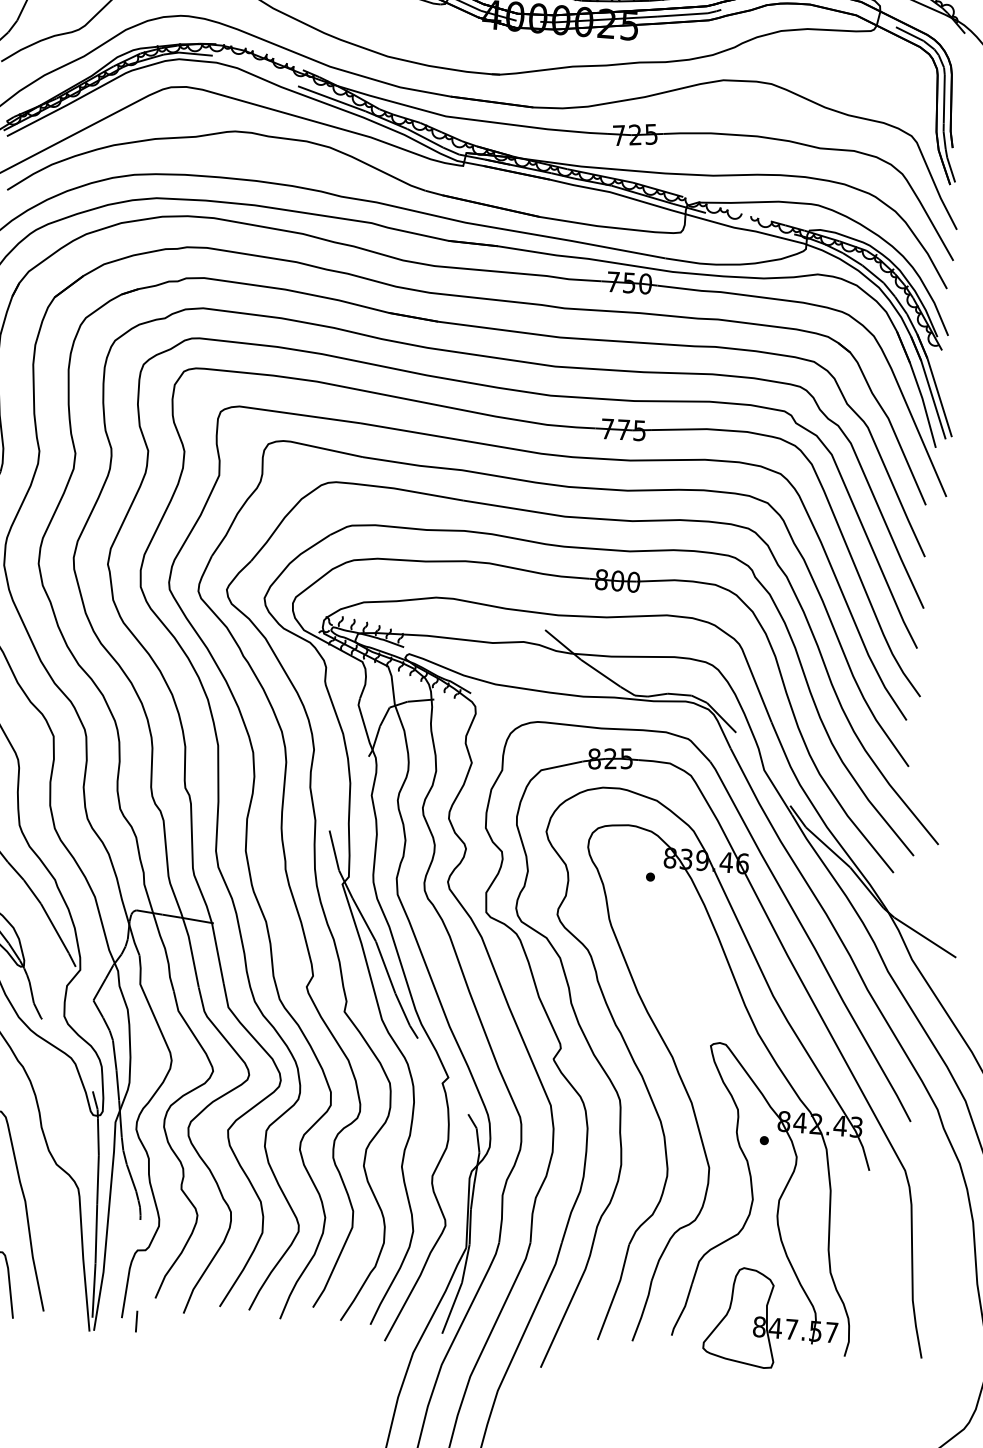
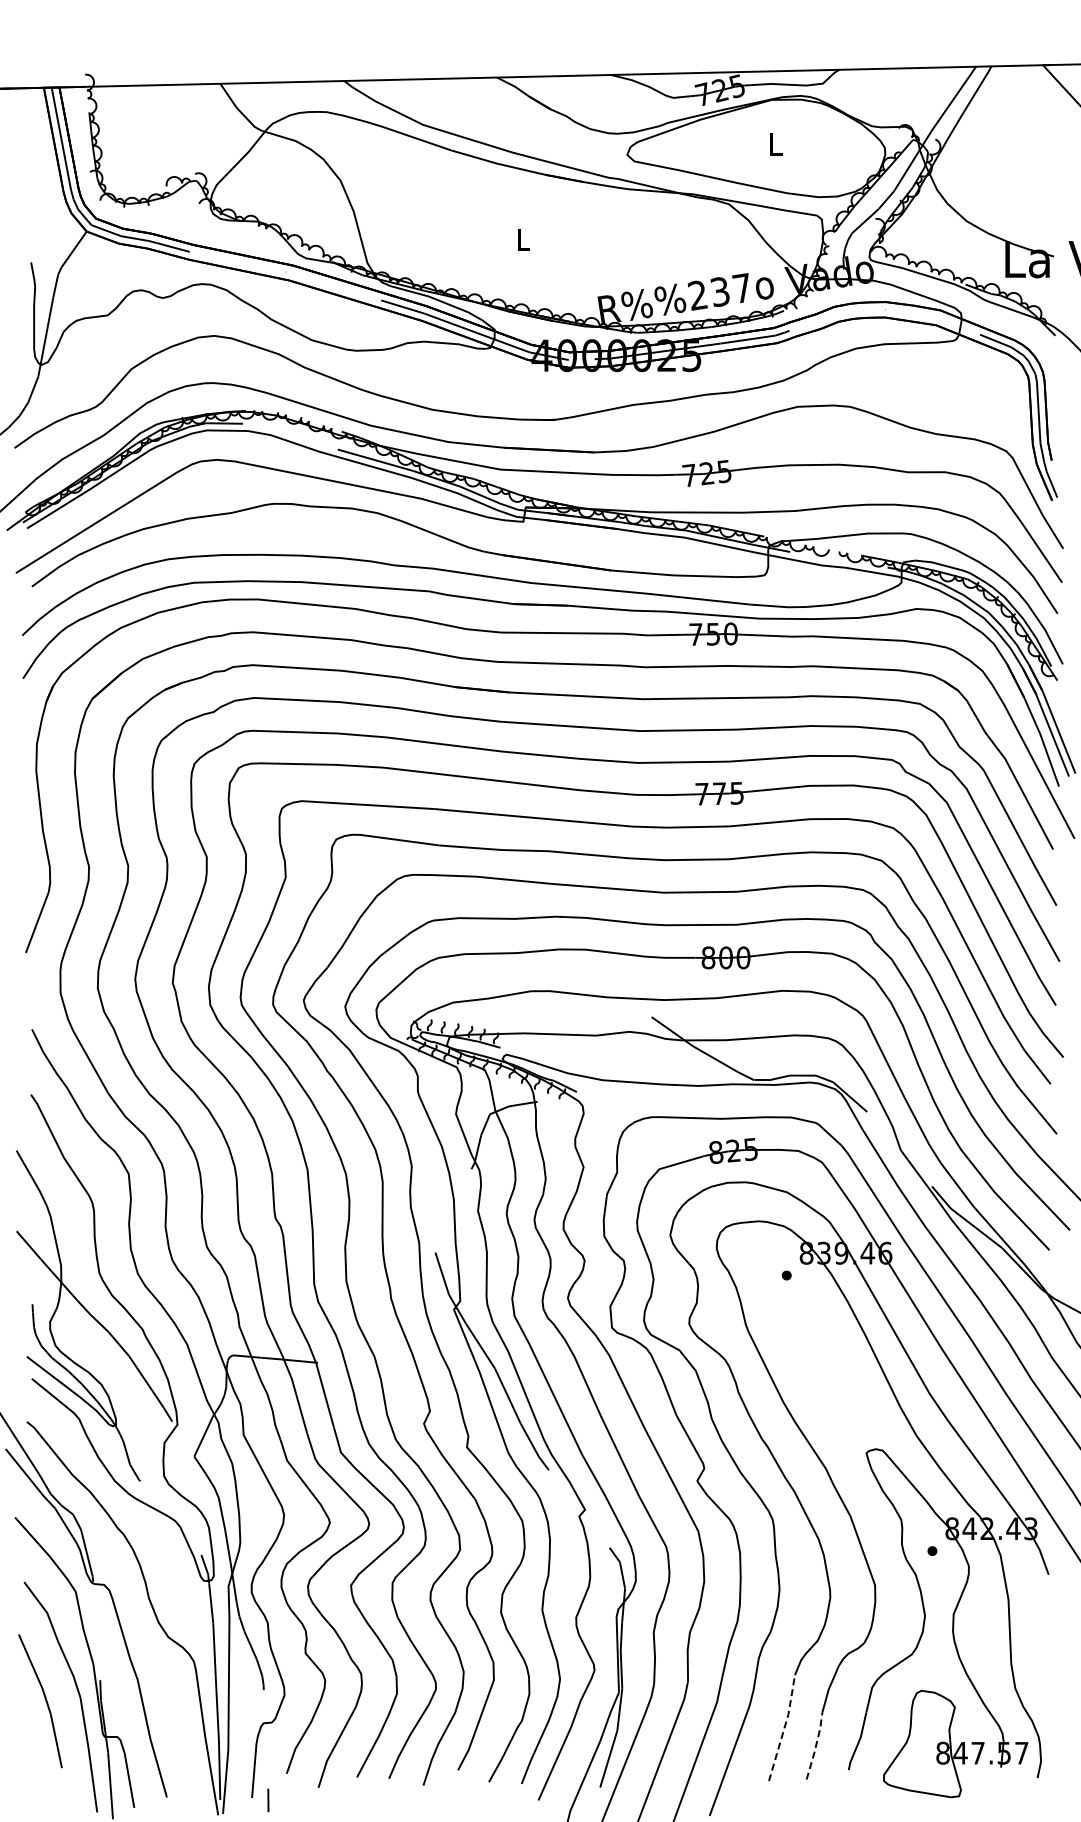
line: (615, 1291) -> (784, 1727), solid -> dashed
line: (642, 1311) -> (815, 1746), solid -> dashed

